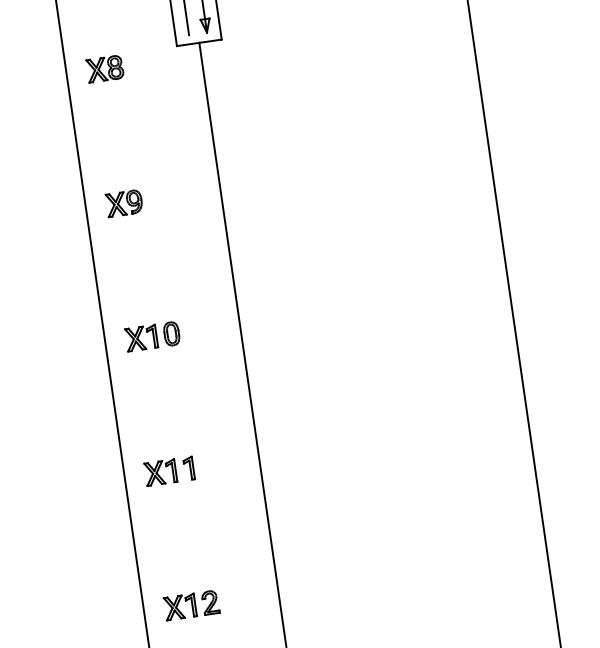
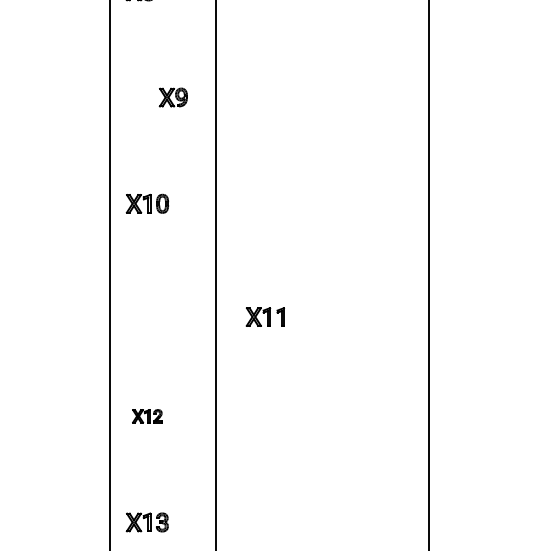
part: (123, 203) -> (172, 97), moved
part: (168, 470) -> (264, 316), moved
part: (191, 605) -> (147, 416), size x0.7

